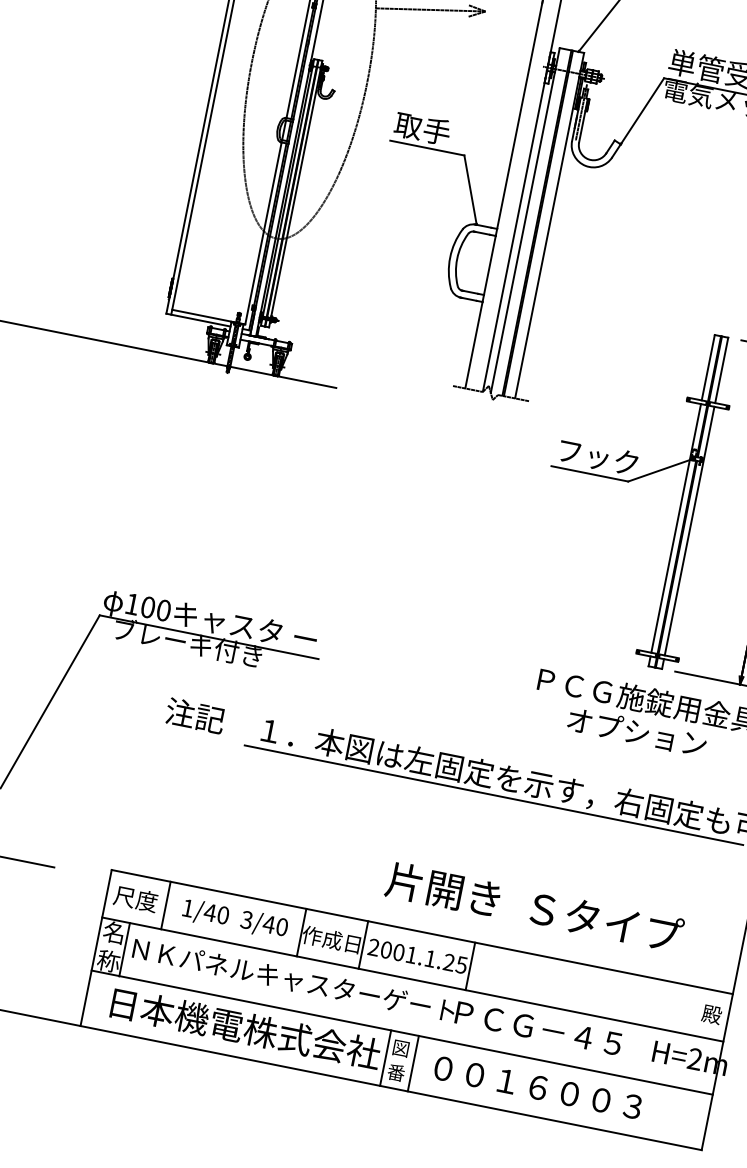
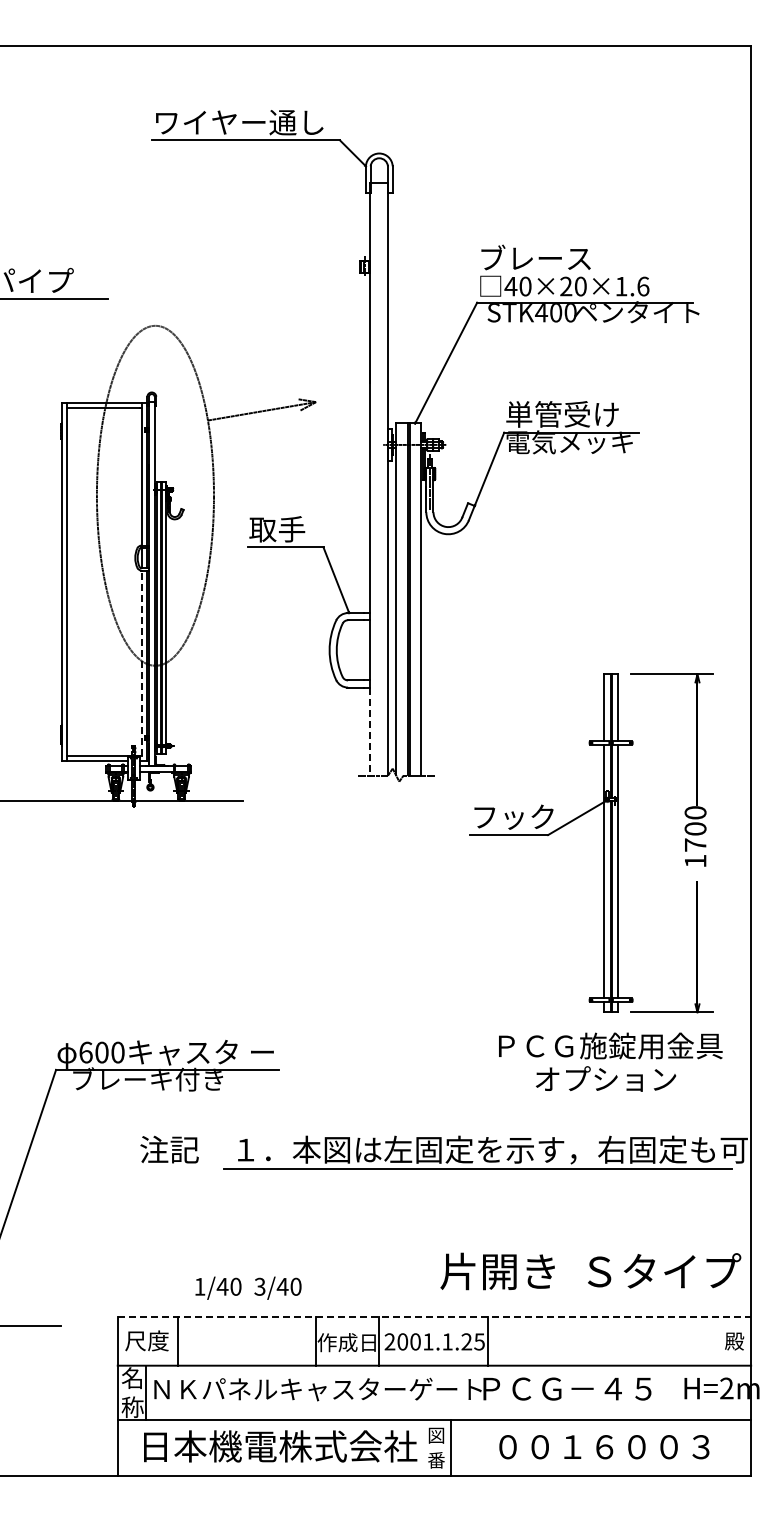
line: (263, 233) -> (141, 663), solid -> dashed
line: (474, 345) -> (370, 731), solid -> dashed
text: (132, 604) -> (85, 1052), 100 -> 600
text: (534, 907) -> (590, 1271), moved
text: (235, 918) -> (248, 1287), moved
line: (422, 932) -> (434, 1317), solid -> dashed
line: (386, 1057) -> (423, 1447), removed
text: (538, 1088) -> (604, 1447), moved

